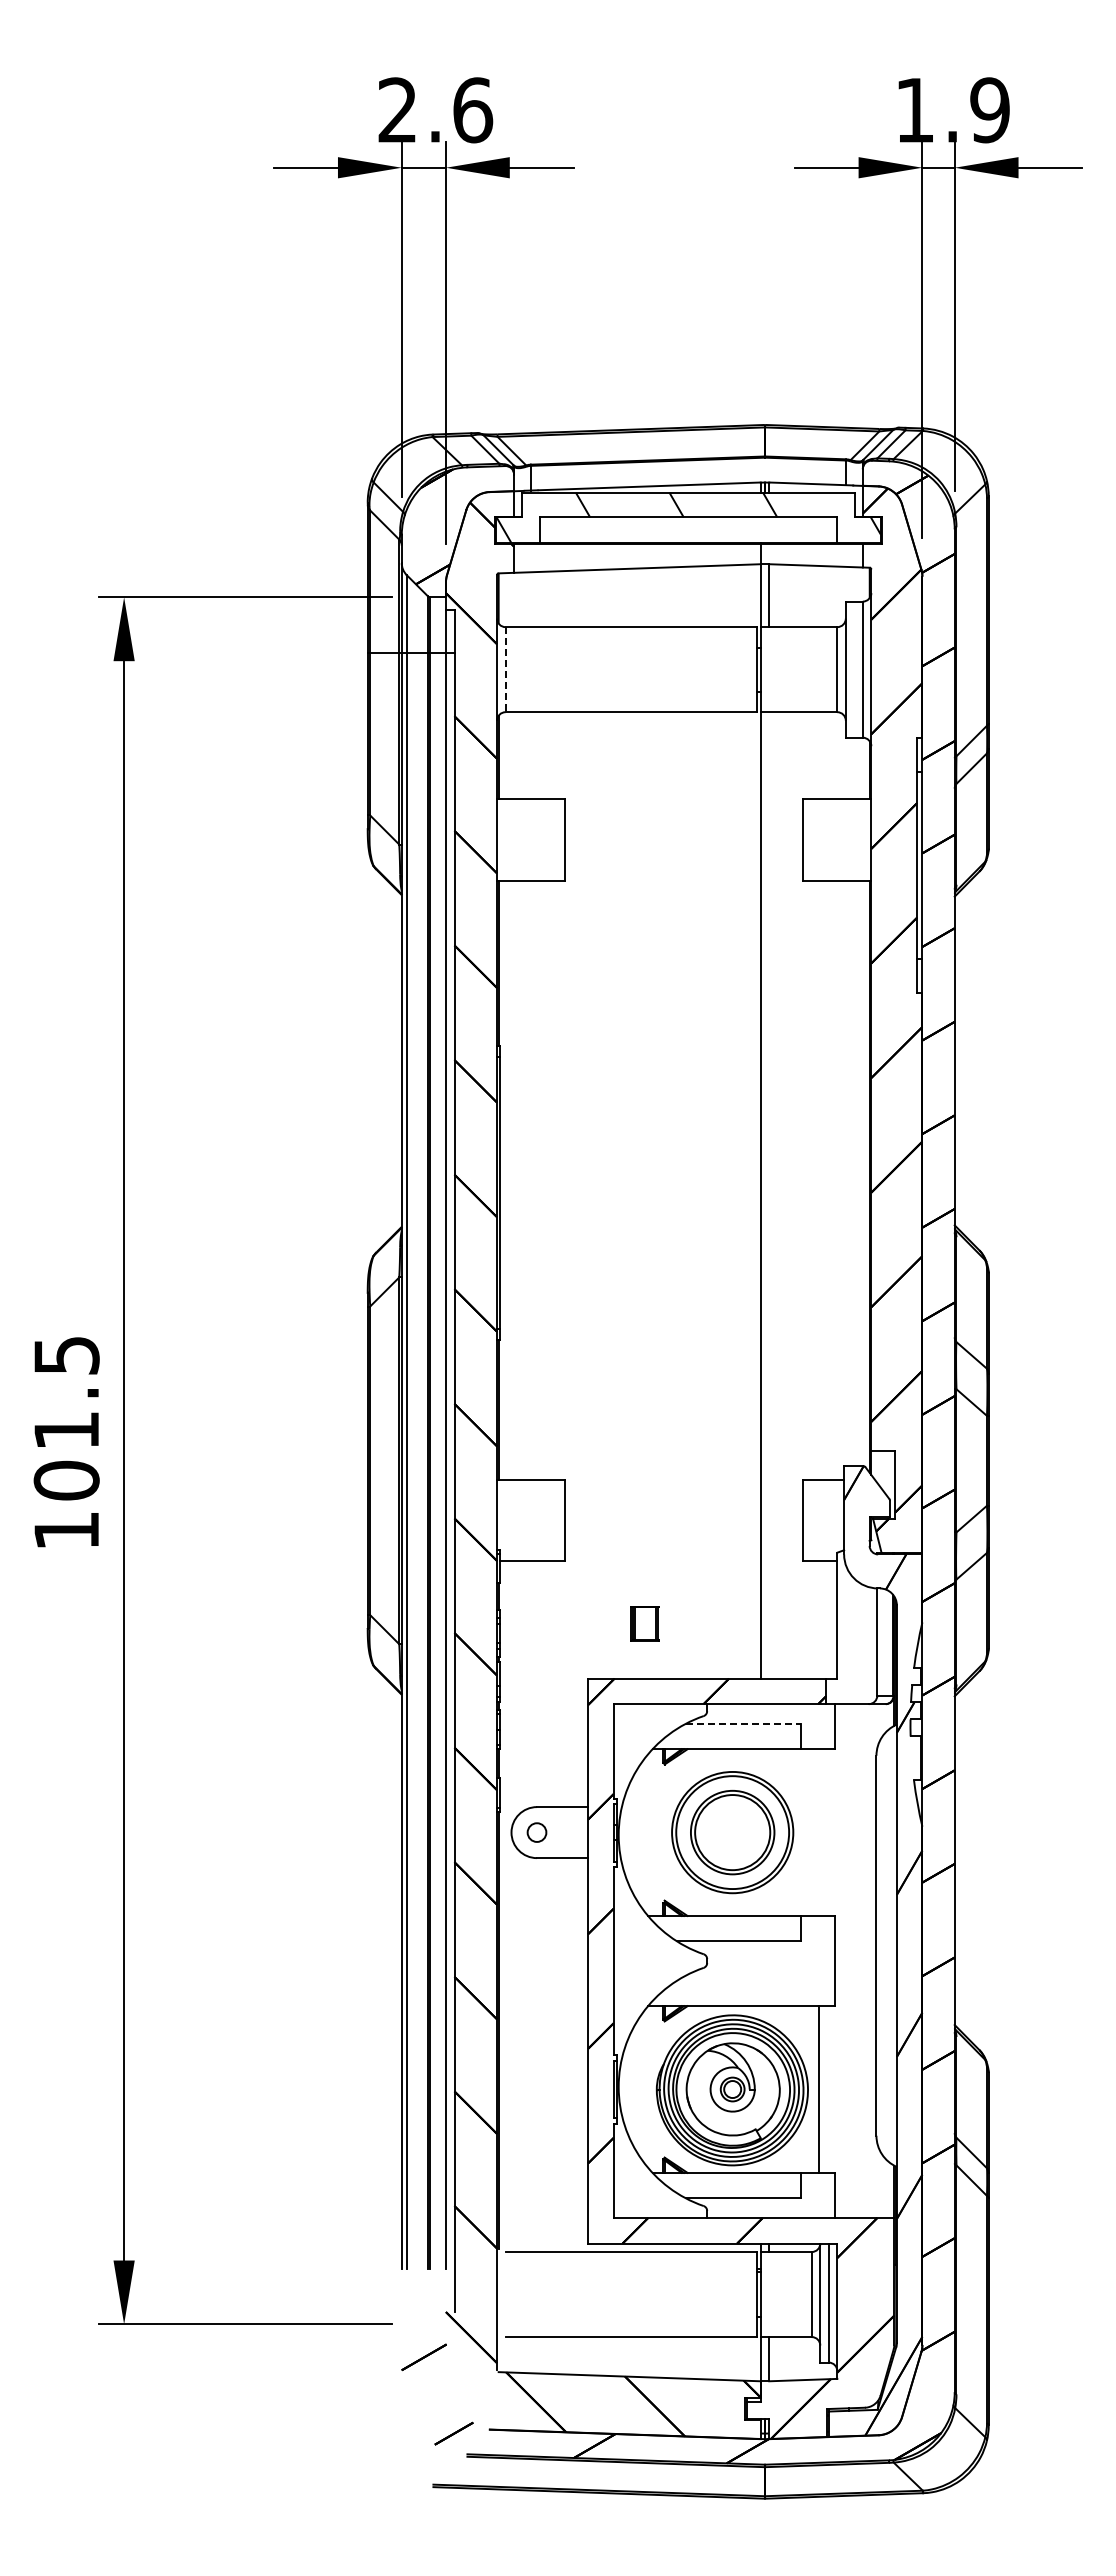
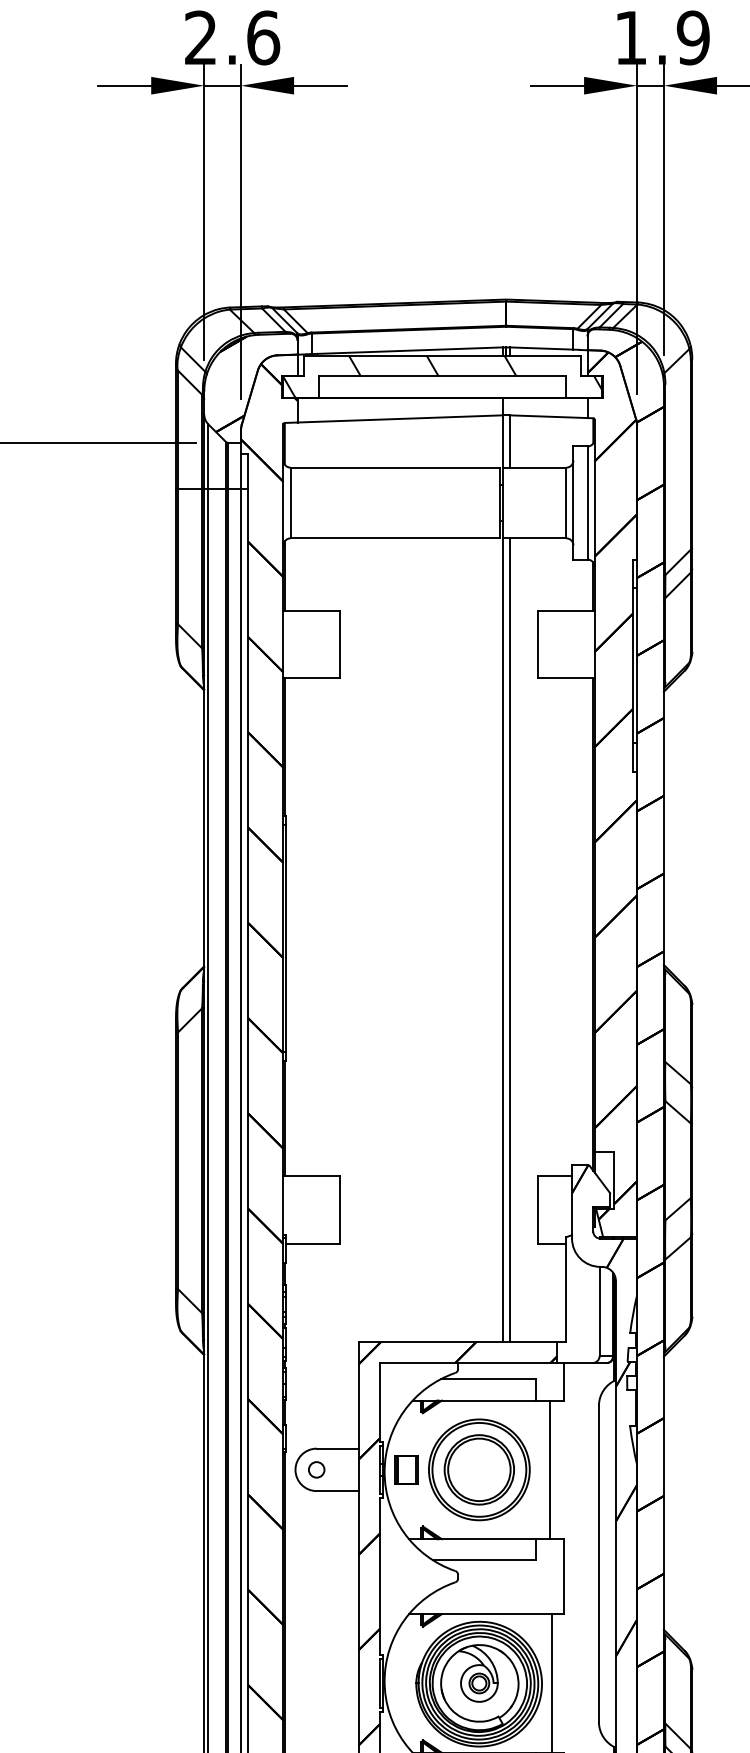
line: (505, 669) -> (290, 502), dashed -> solid
line: (769, 1195) -> (509, 940), added
part: (644, 1623) -> (406, 1469), moved
line: (743, 1723) -> (488, 1379), dashed -> solid
line: (817, 1832) -> (549, 1469), added

